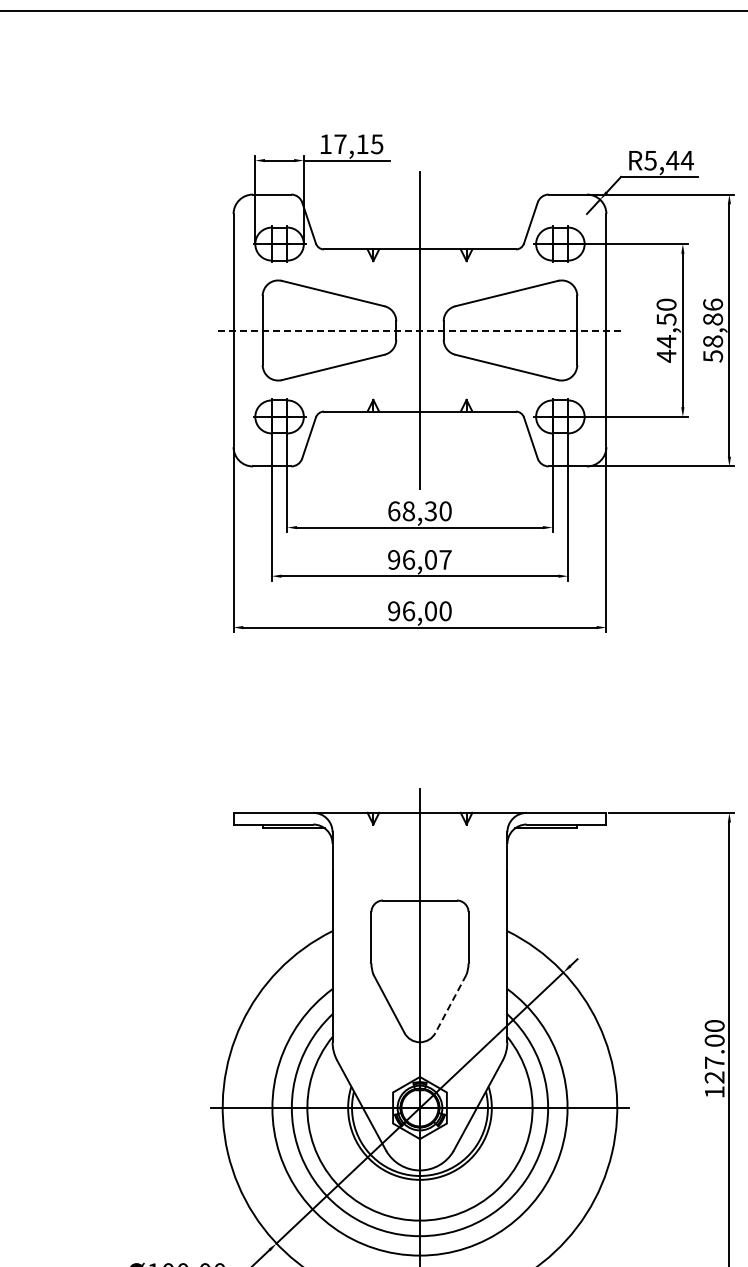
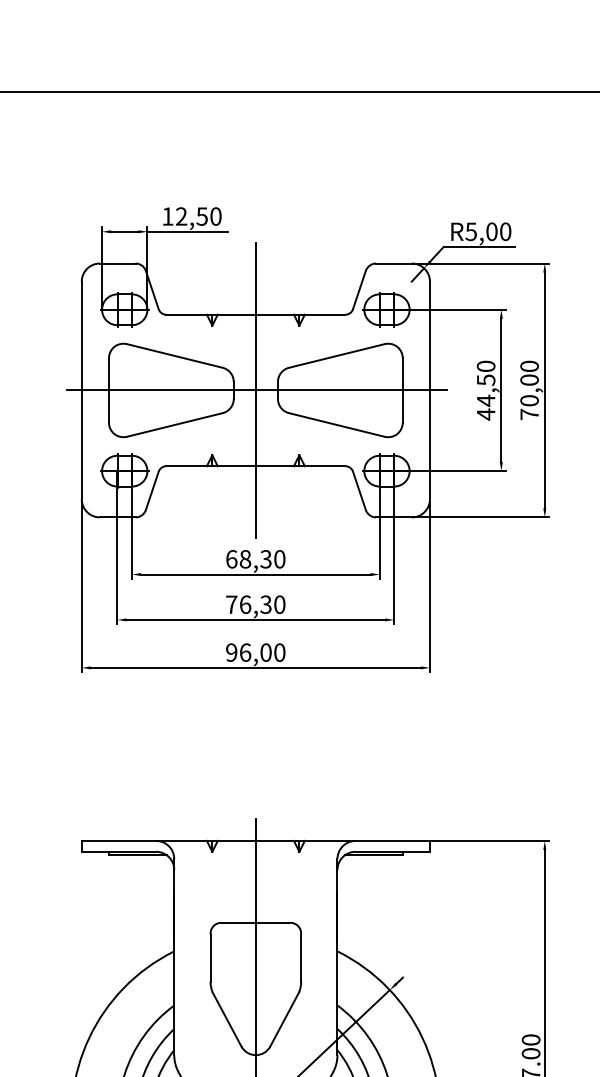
text: (358, 144) -> (198, 216), 17,15 -> 12,50
text: (679, 160) -> (498, 231), R5,44 -> R5,00
line: (421, 330) -> (257, 390), dashed -> solid
text: (713, 330) -> (529, 390), 58,86 -> 70,00
text: (419, 559) -> (255, 604), 96,07 -> 76,30
line: (450, 1004) -> (284, 1019), dashed -> solid

